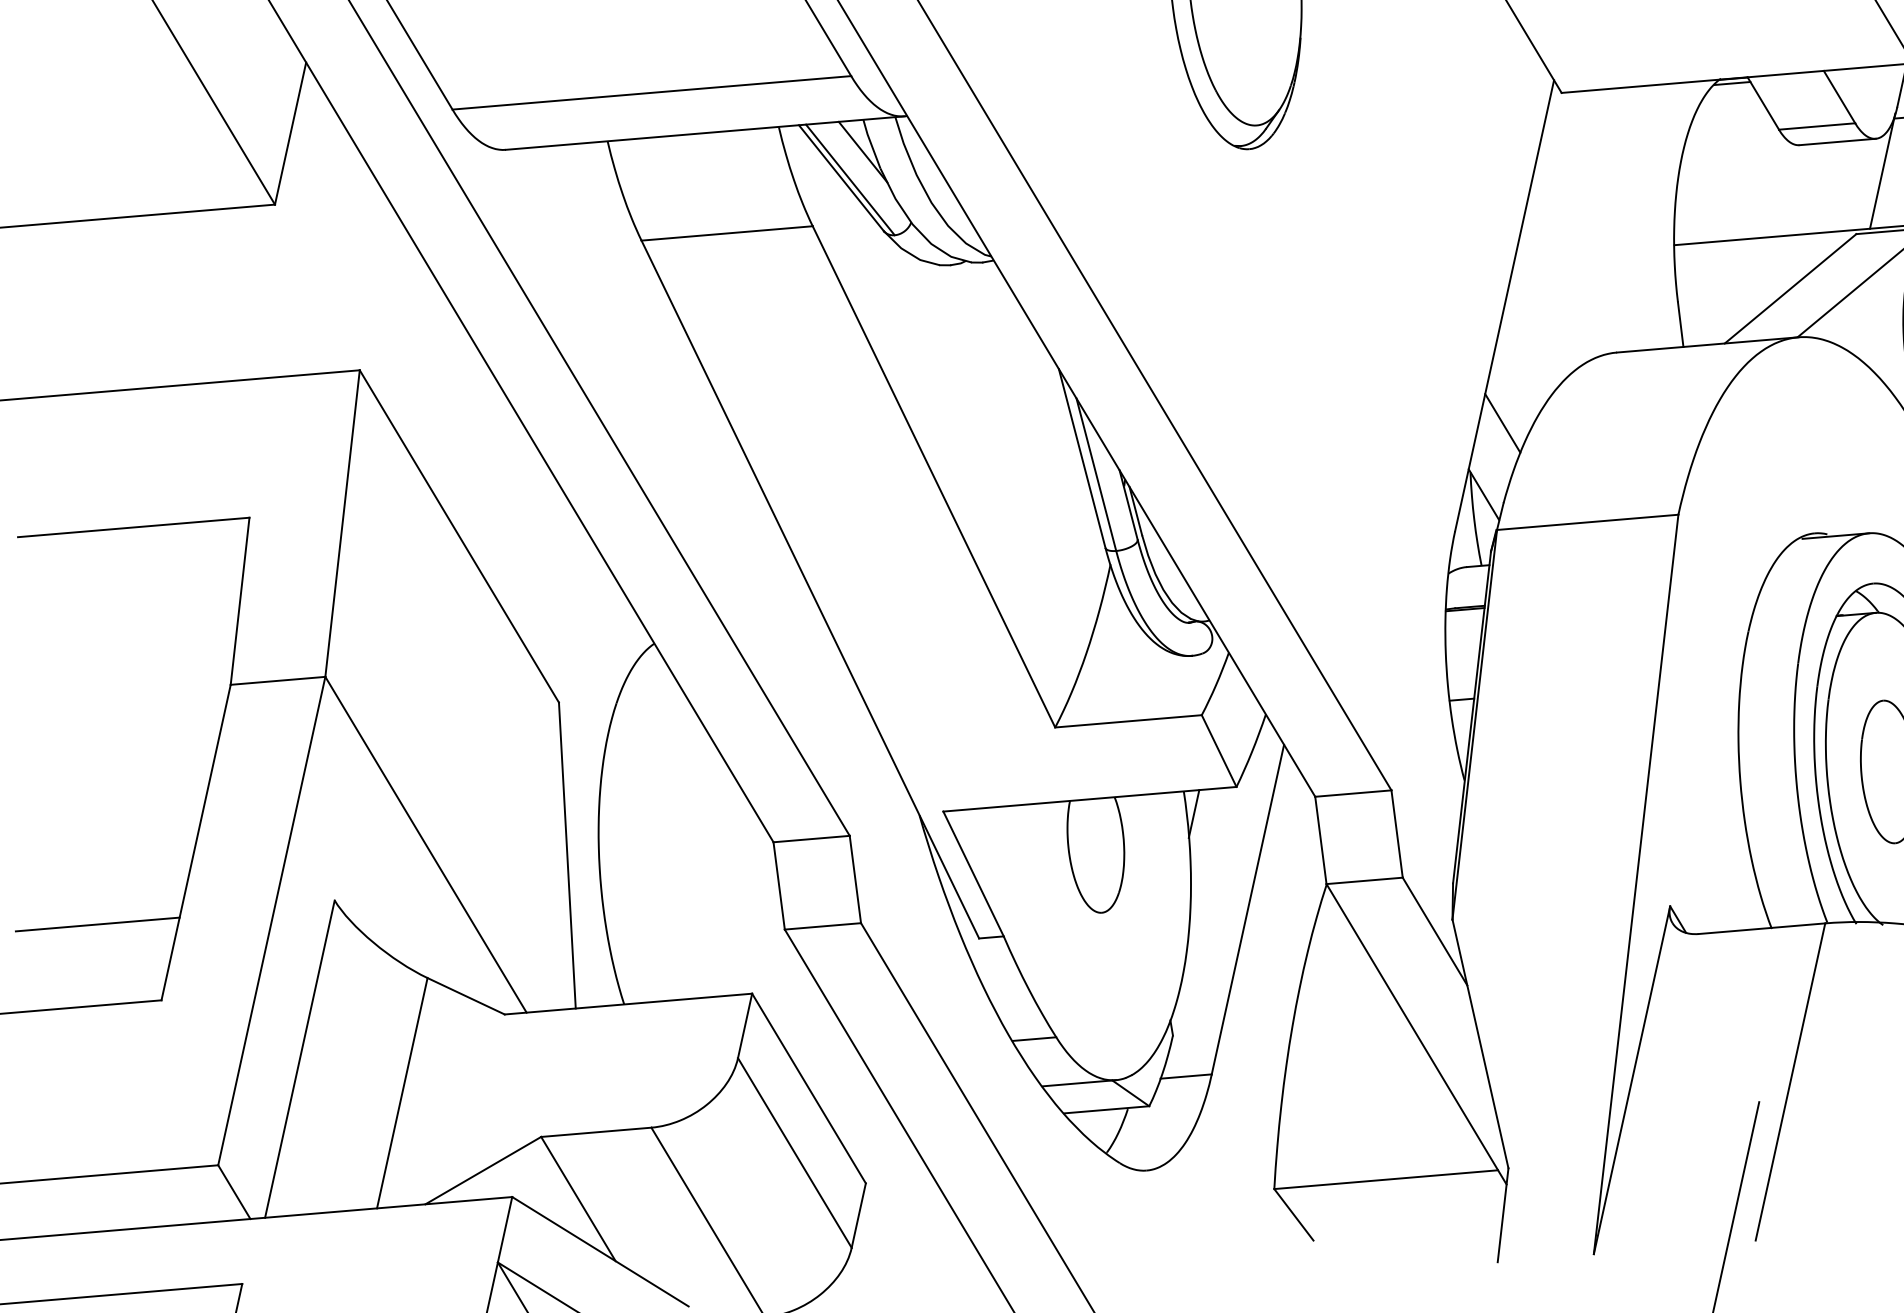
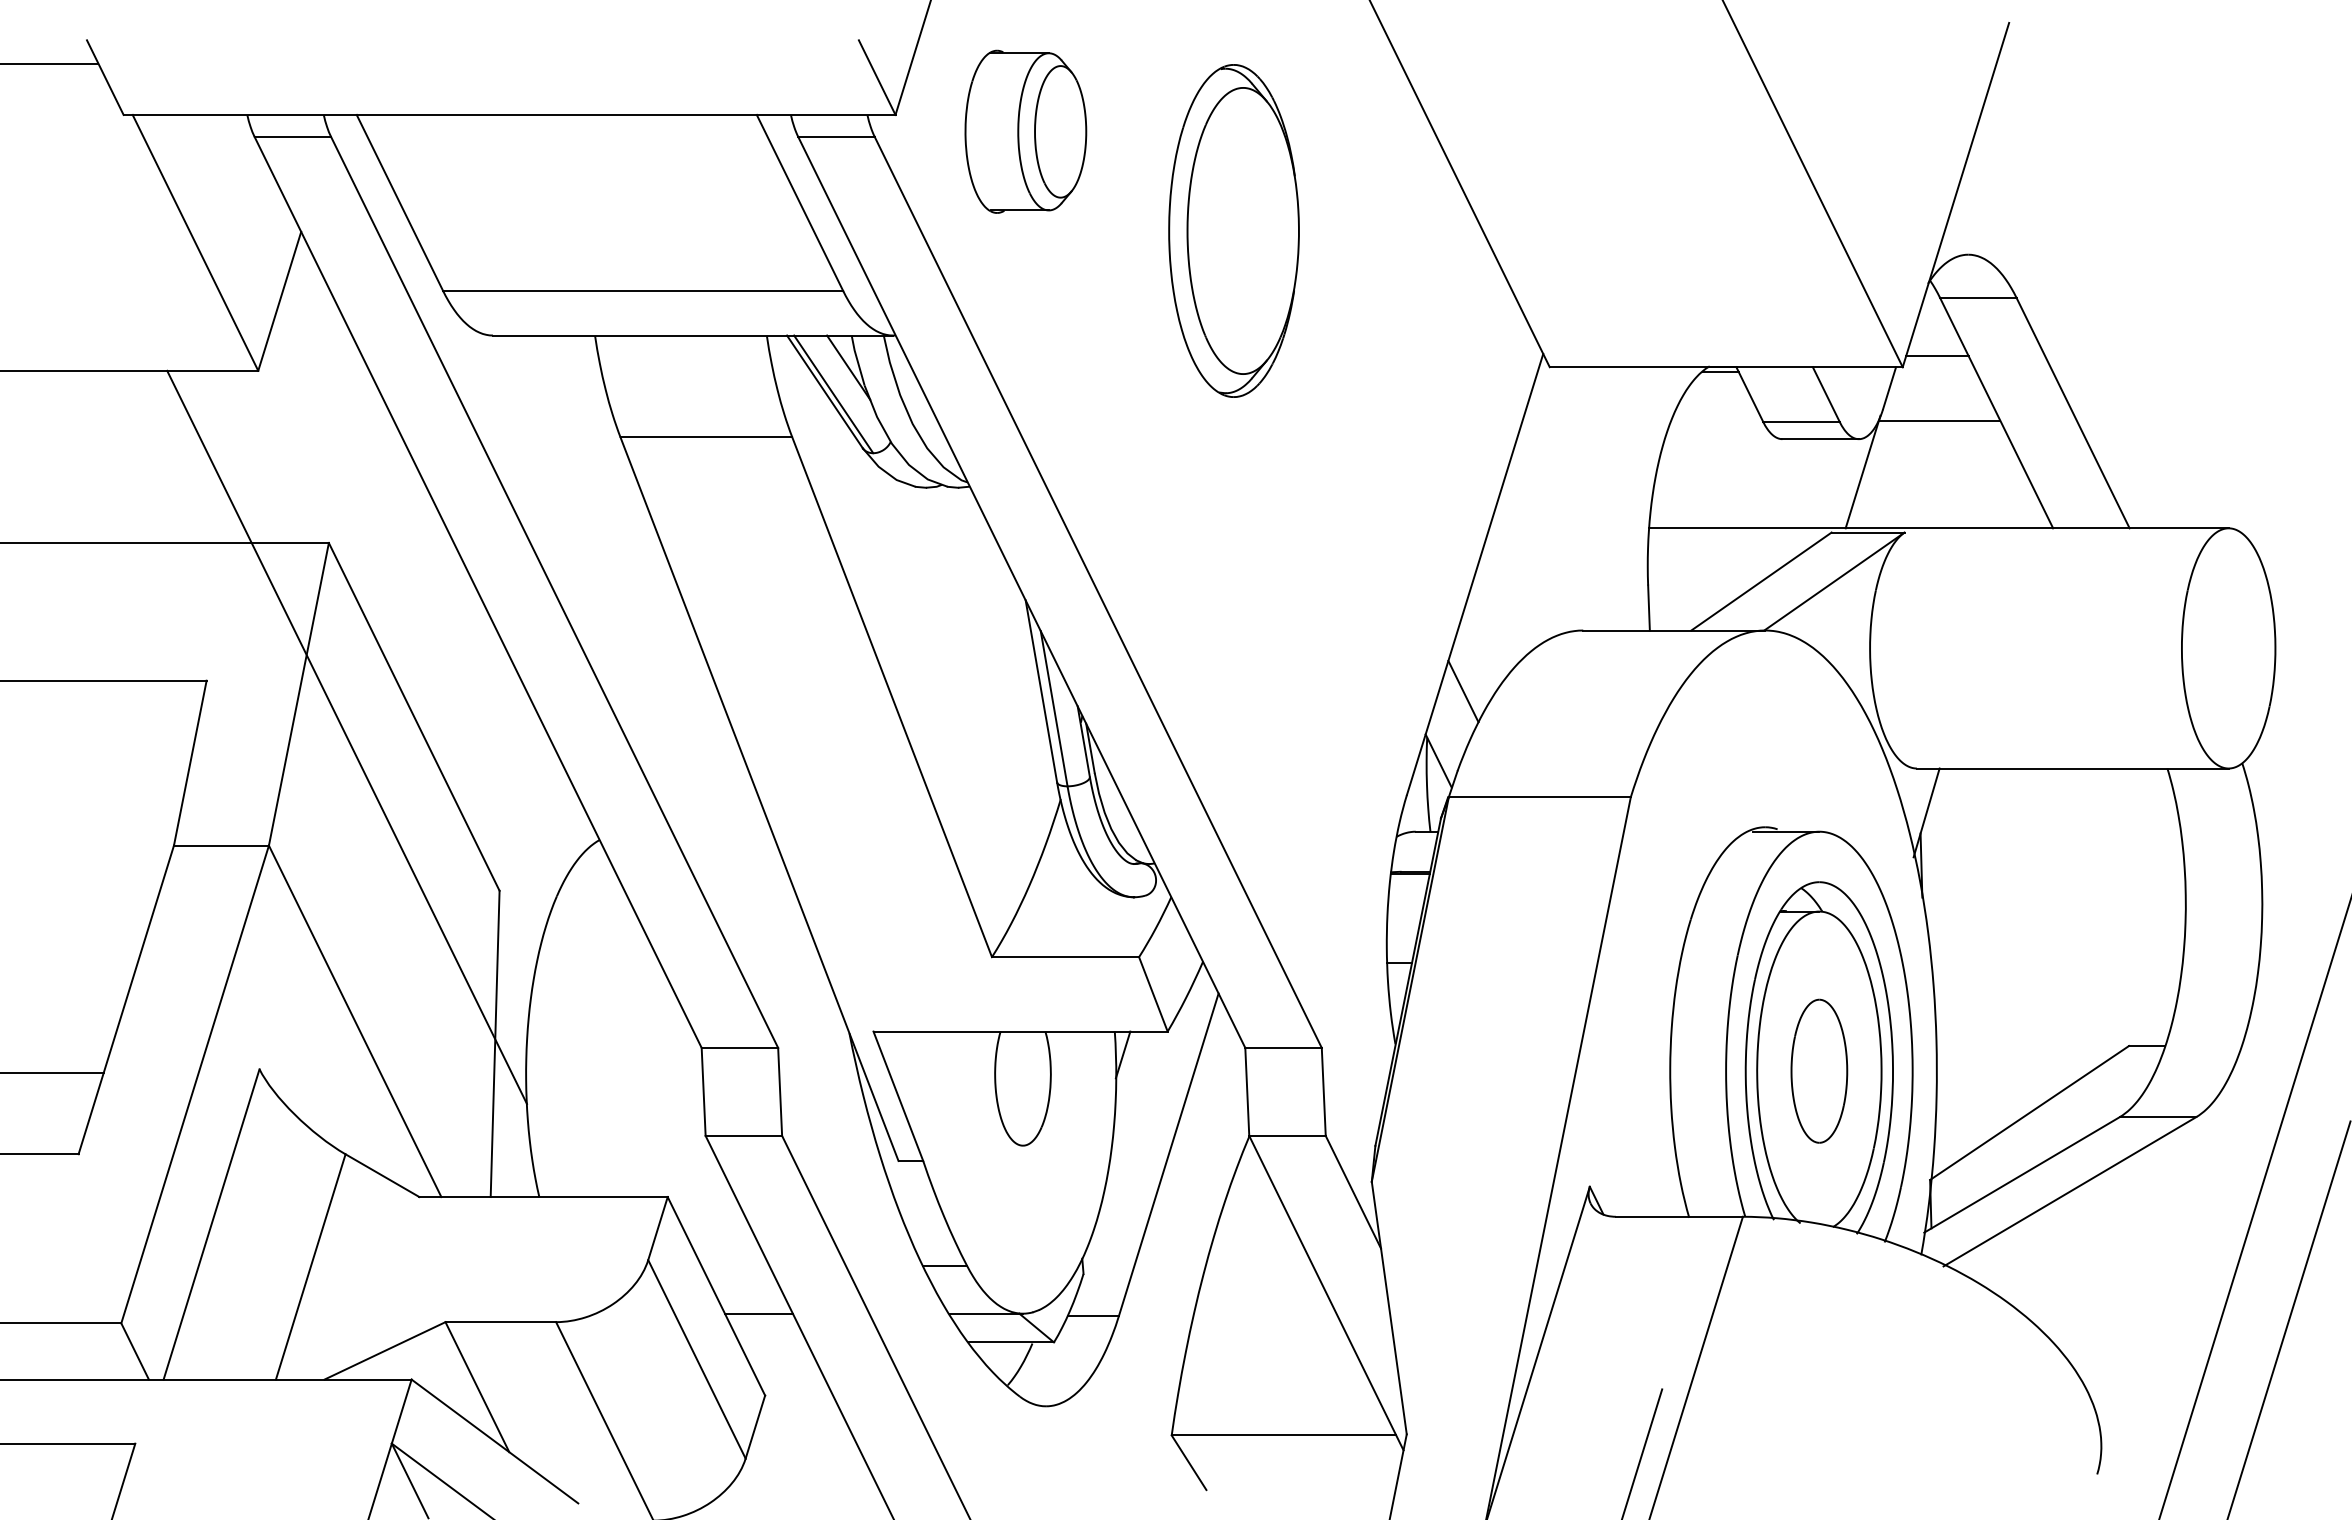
line: (393, 561) -> (346, 736), added
line: (852, 1102) -> (758, 1313), added

